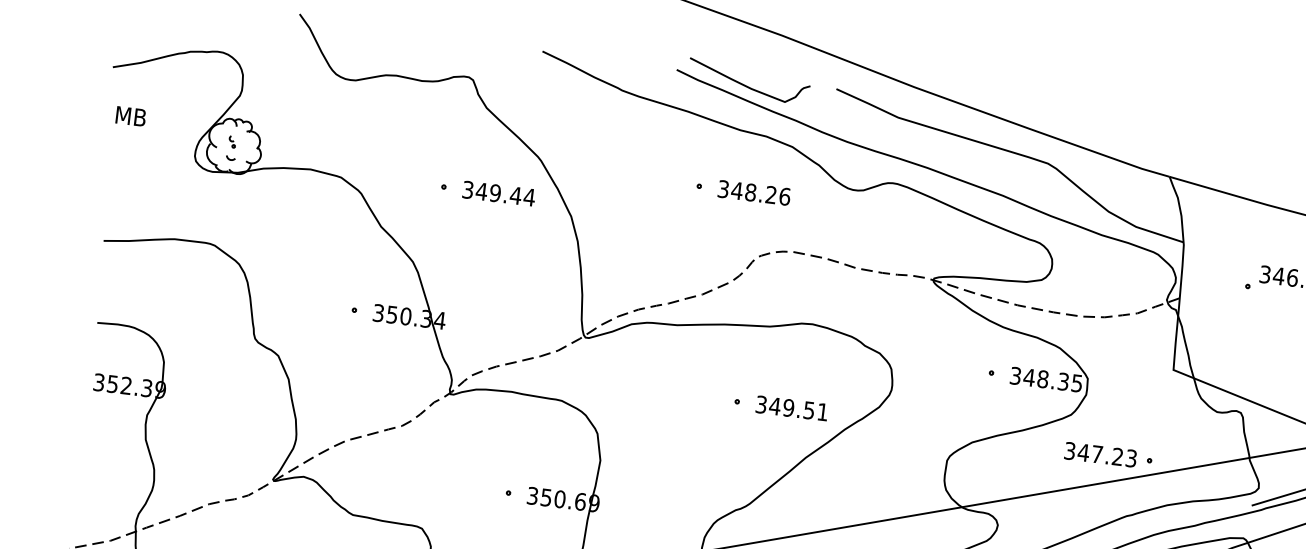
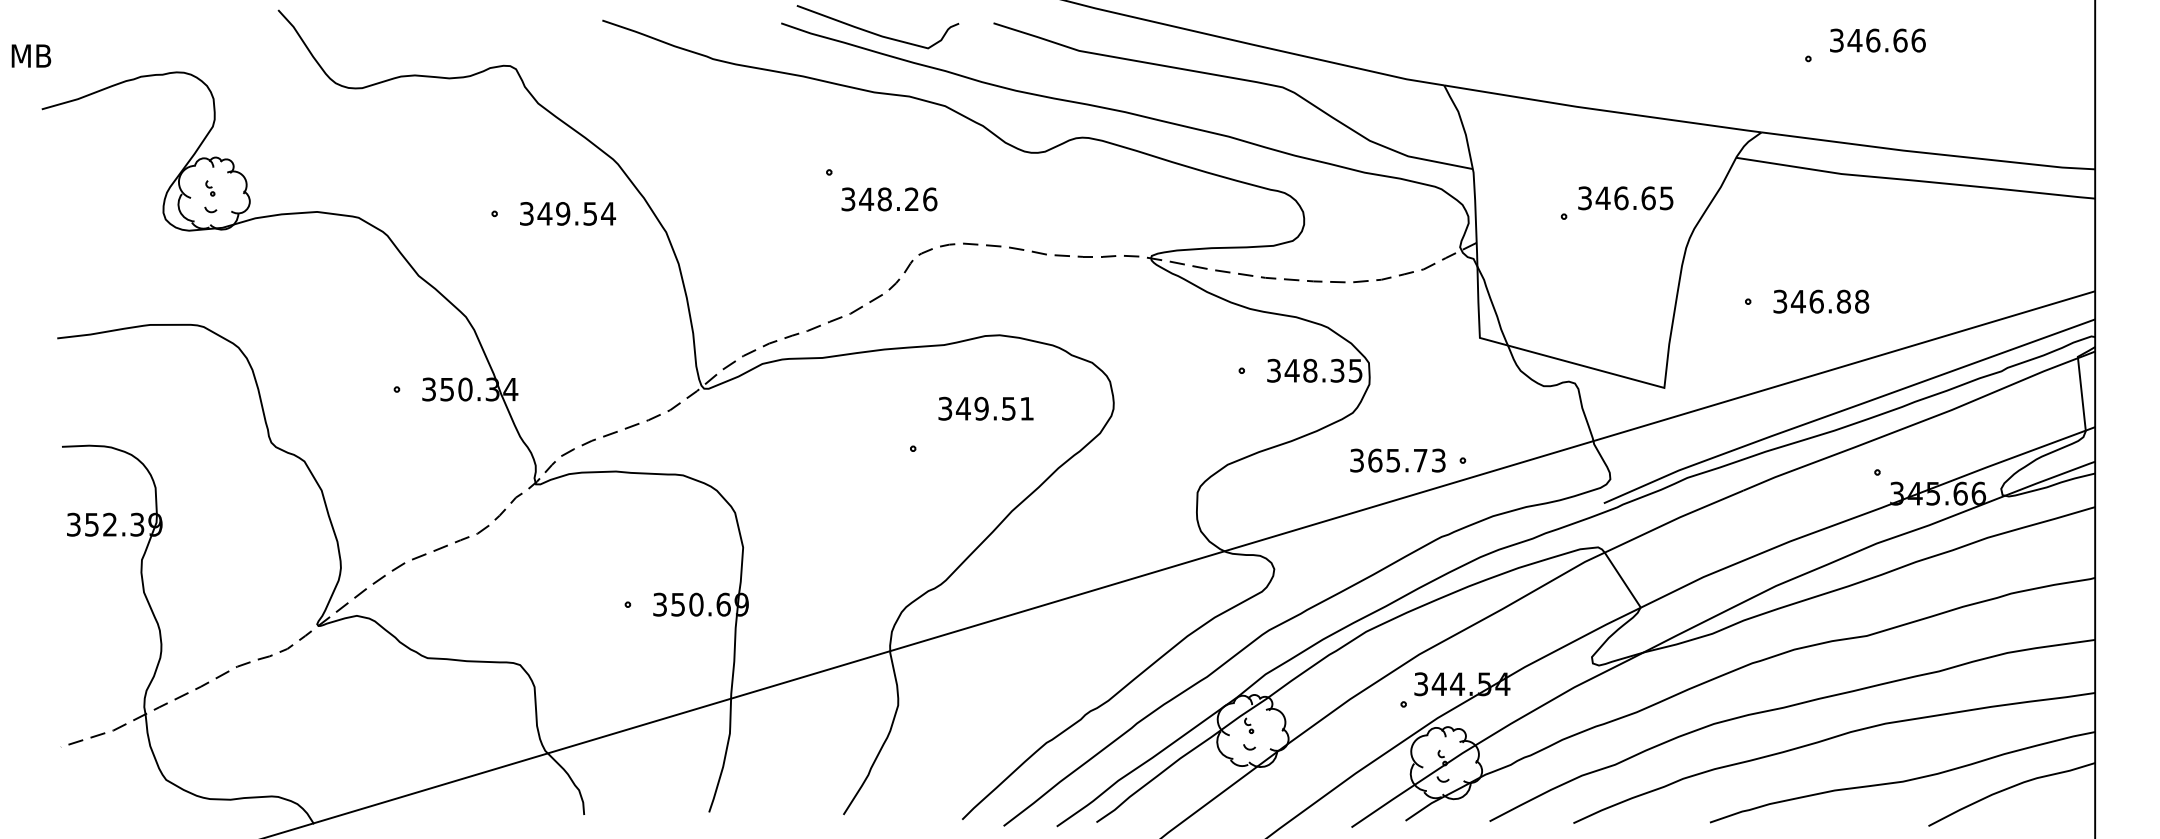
text: (131, 116) -> (31, 55), moved
text: (754, 193) -> (889, 199), moved
text: (515, 195) -> (589, 213), 349.44 -> 349.54
text: (791, 408) -> (985, 408), moved
text: (1100, 454) -> (1397, 460), 347.23 -> 365.73

